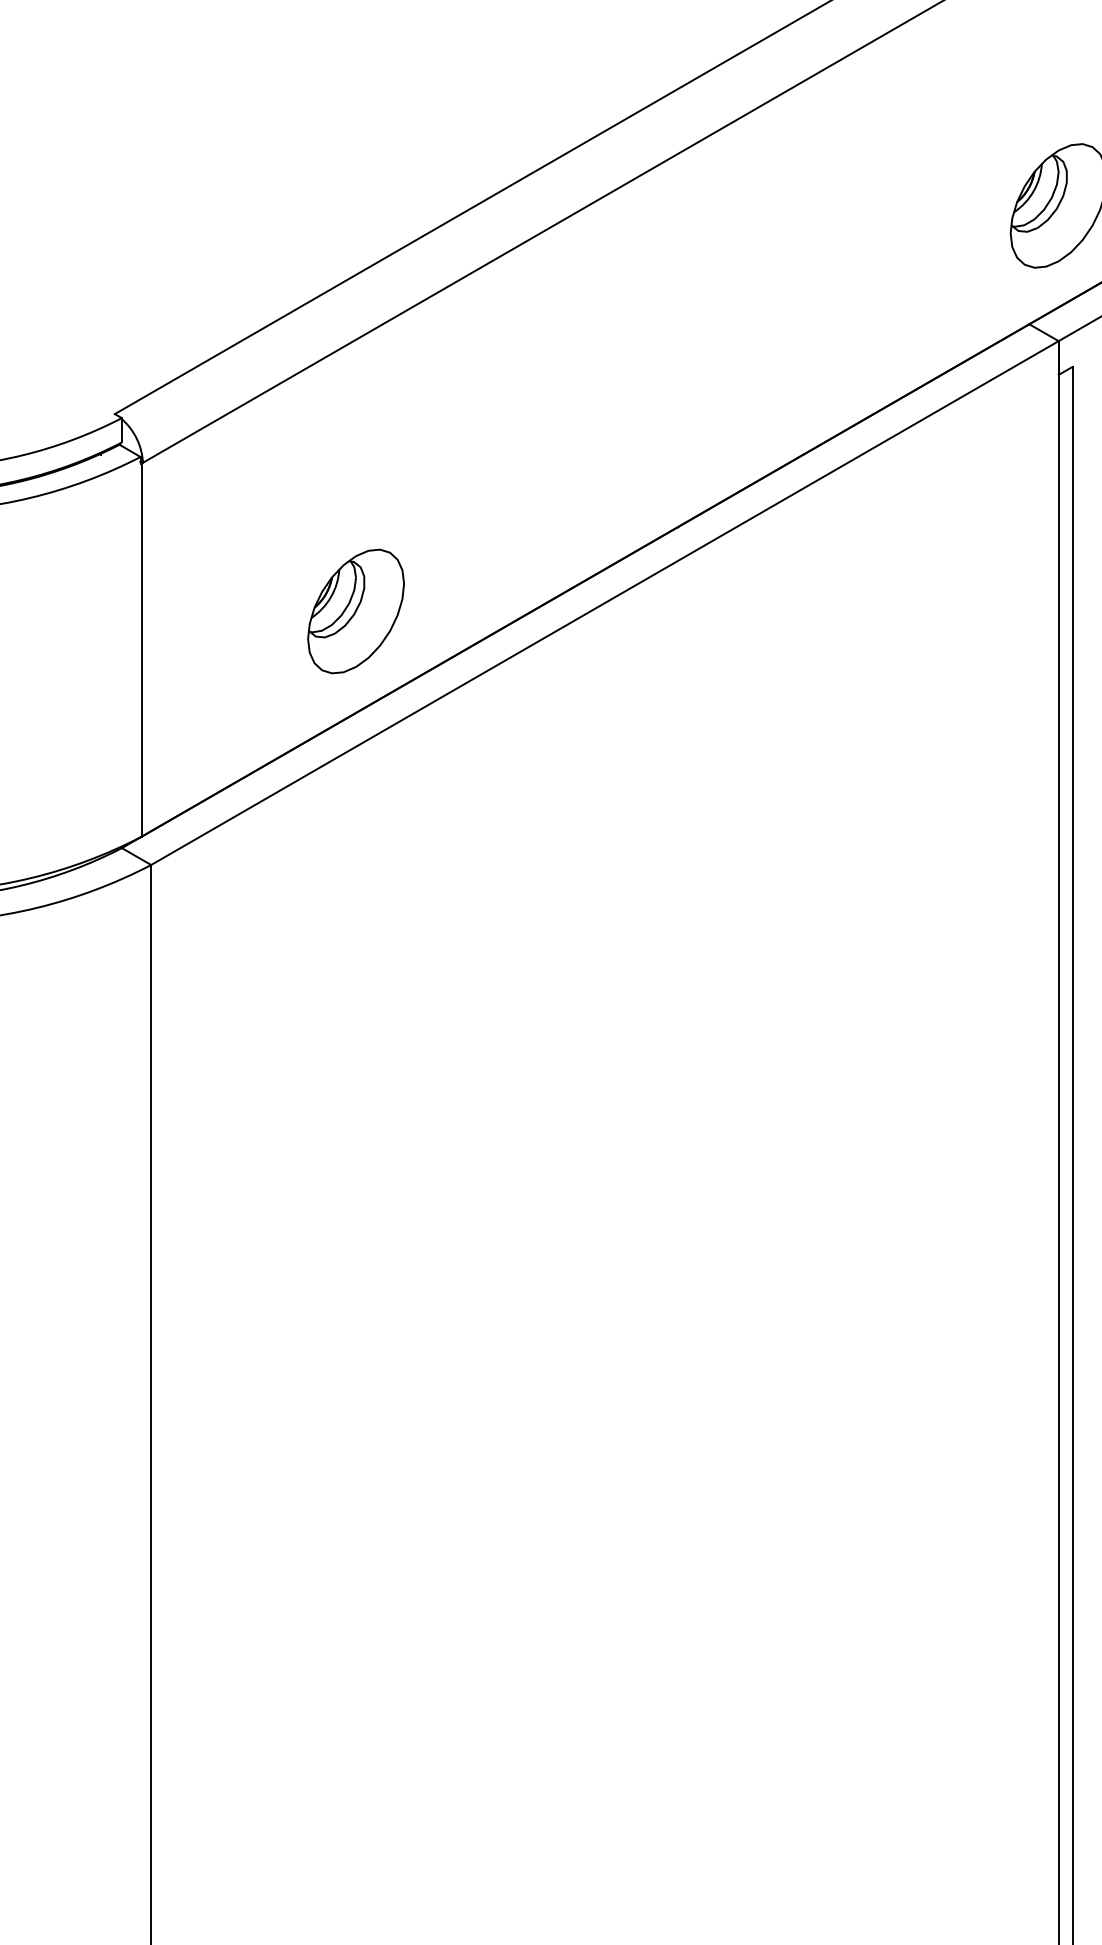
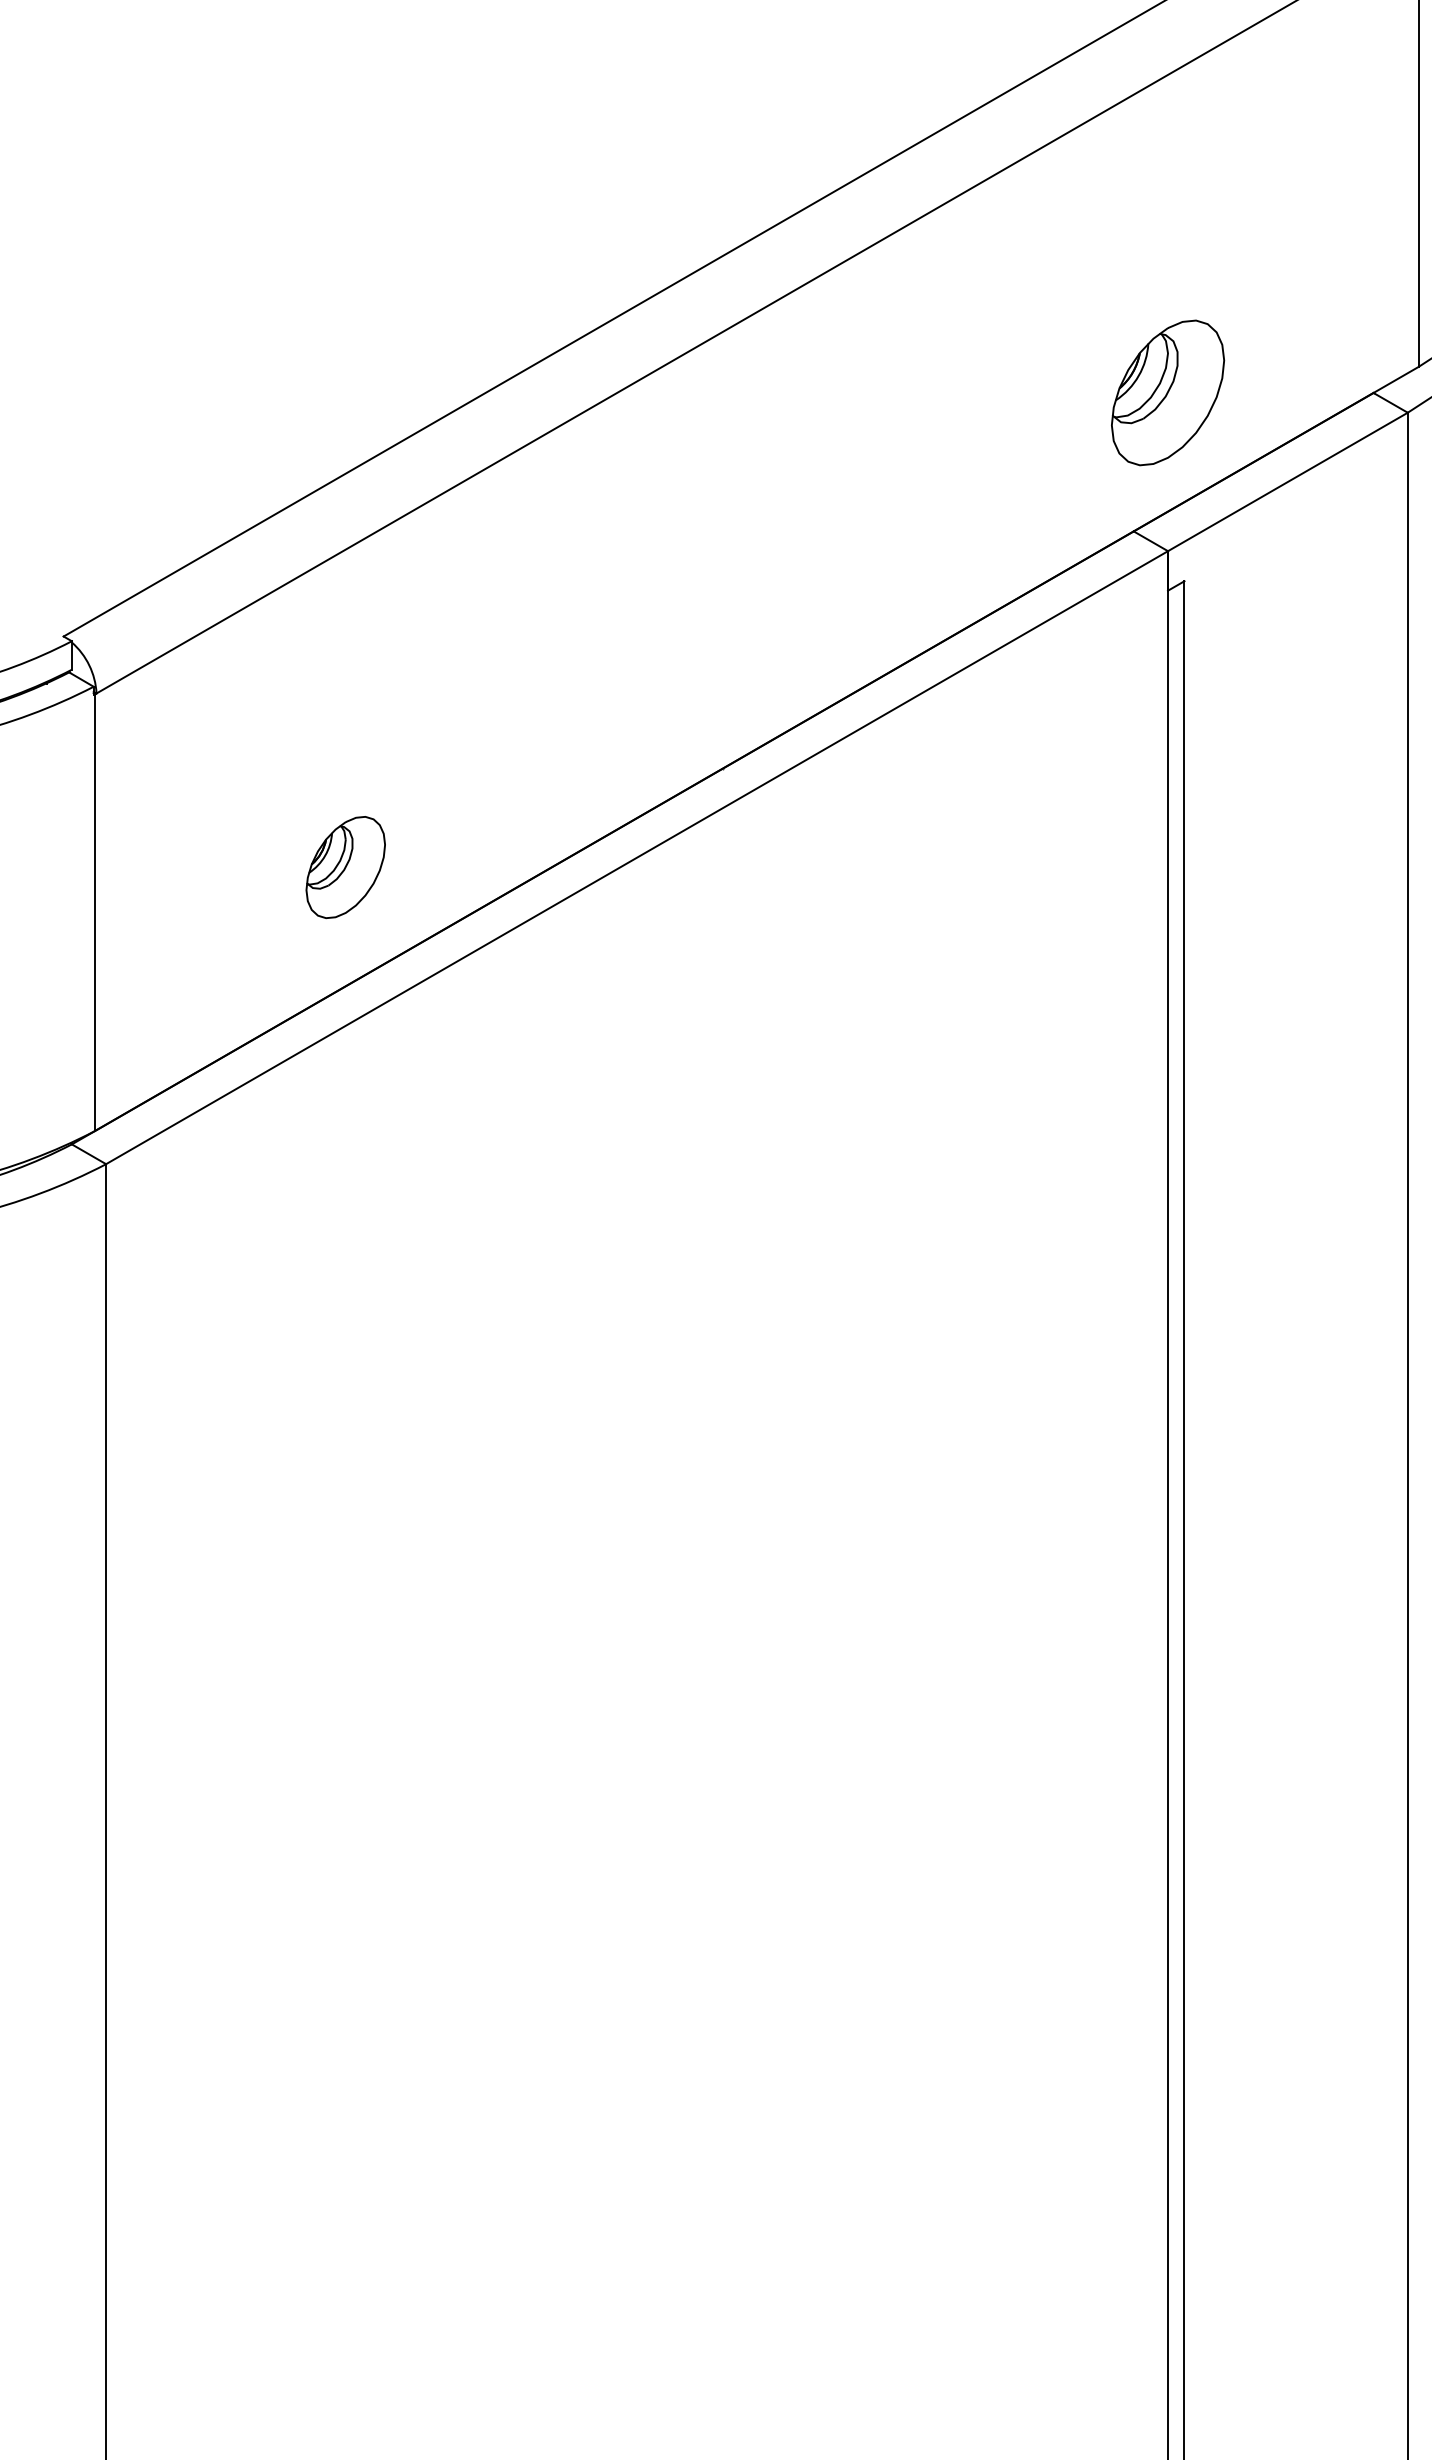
part: (355, 611) -> (345, 867), size x0.7

